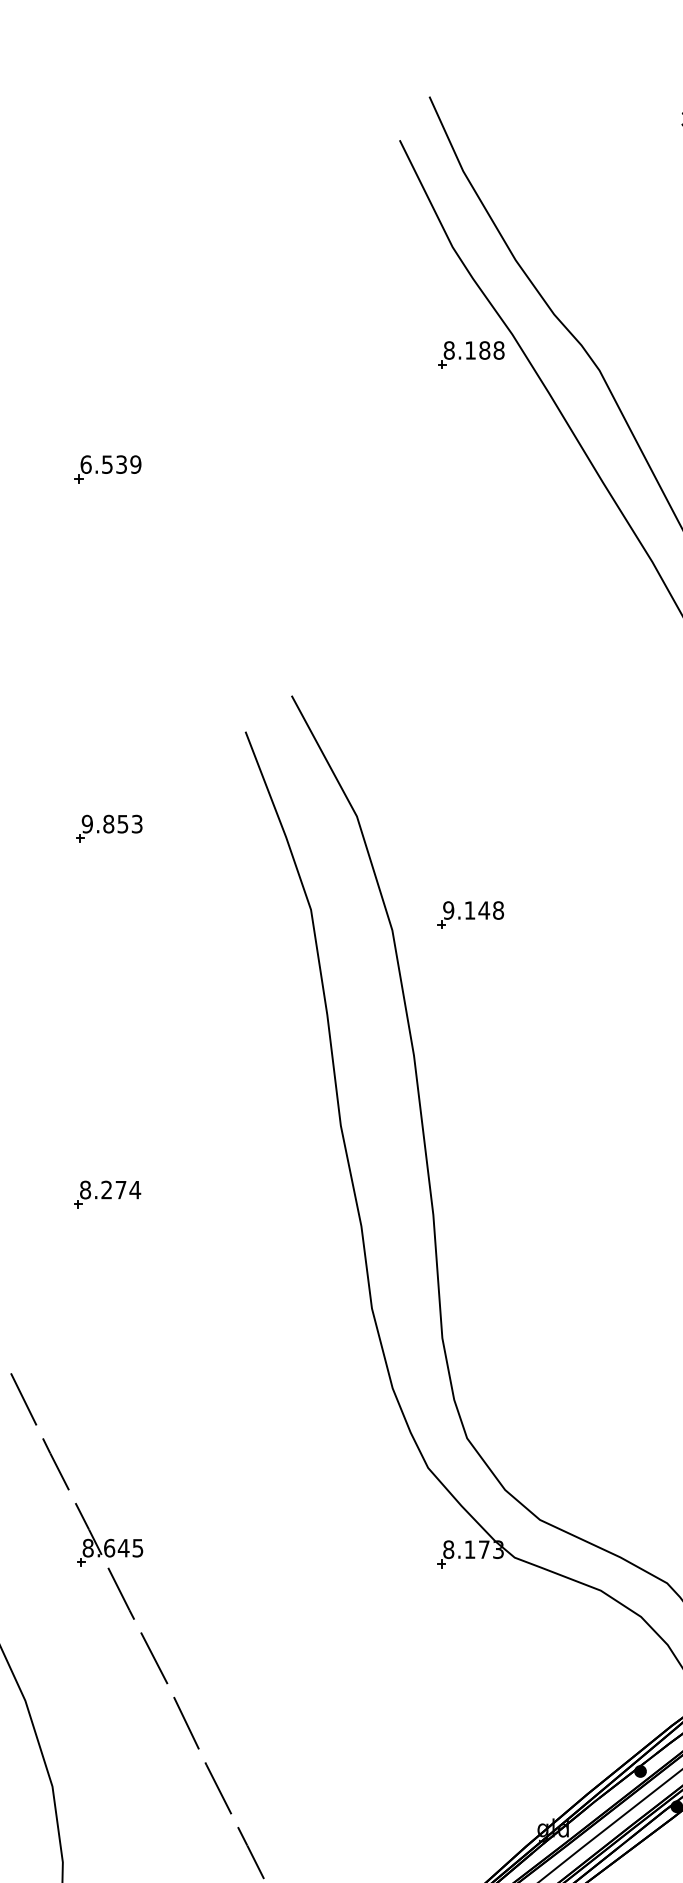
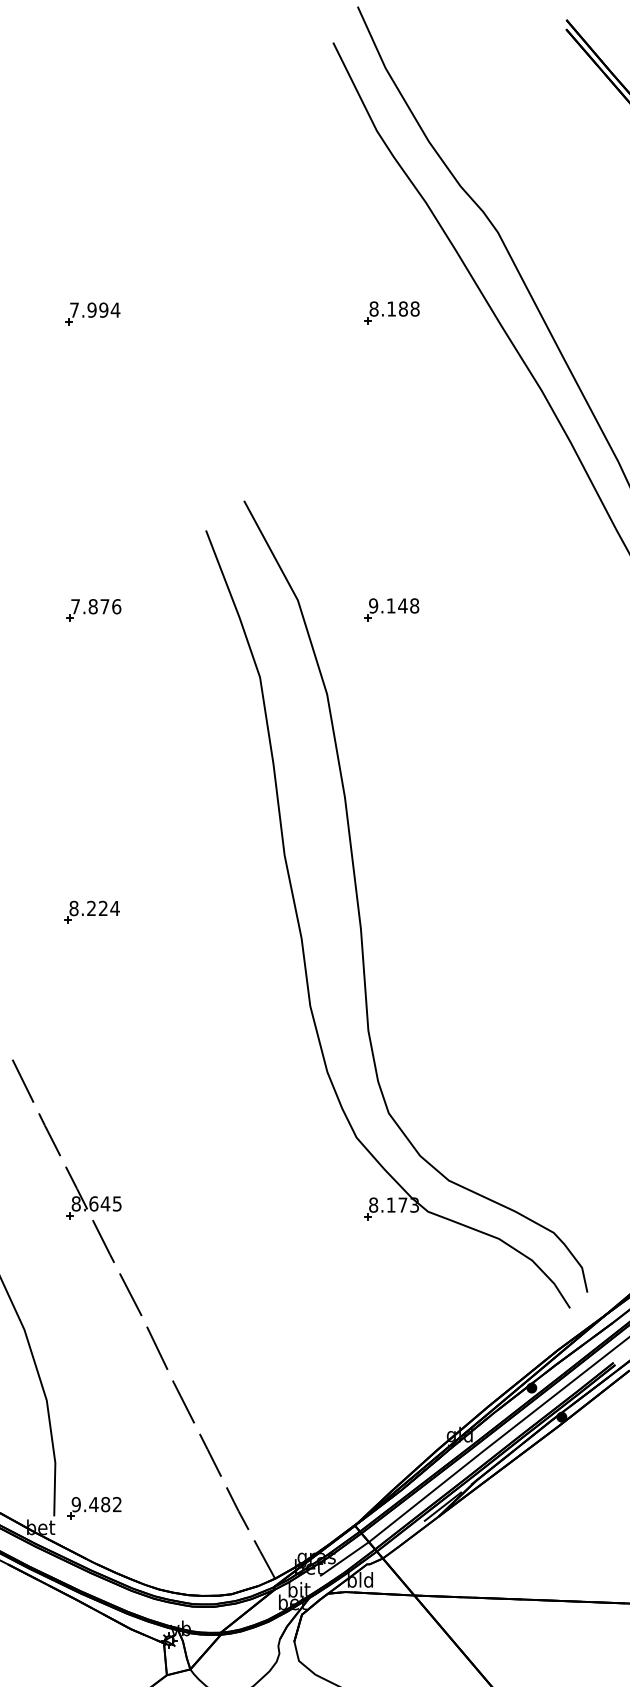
part: (470, 354) -> (391, 312), moved
text: (111, 463) -> (95, 309), 6.539 -> 7.994
text: (112, 823) -> (96, 606), 9.853 -> 7.876
part: (470, 914) -> (391, 609), moved
text: (120, 1188) -> (102, 907), 8.274 -> 8.224

